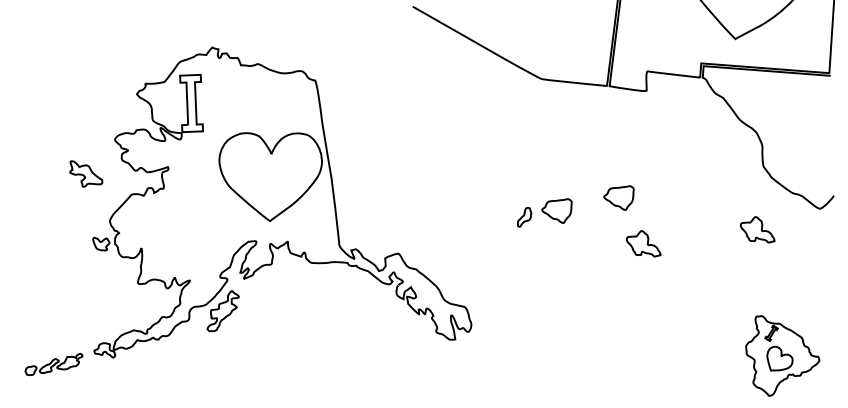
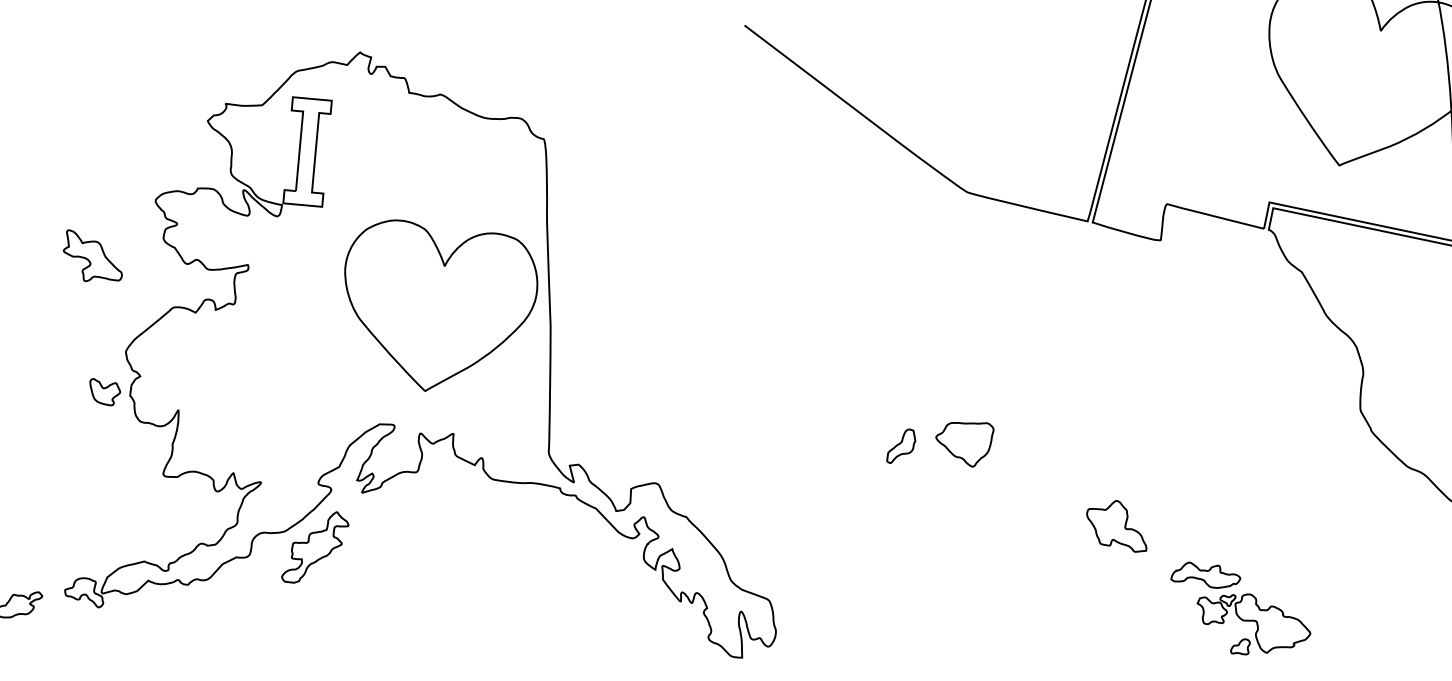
part: (618, 197) -> (1081, 432), removed
part: (757, 229) -> (1333, 526), removed
part: (713, 280) -> (1239, 610), added

